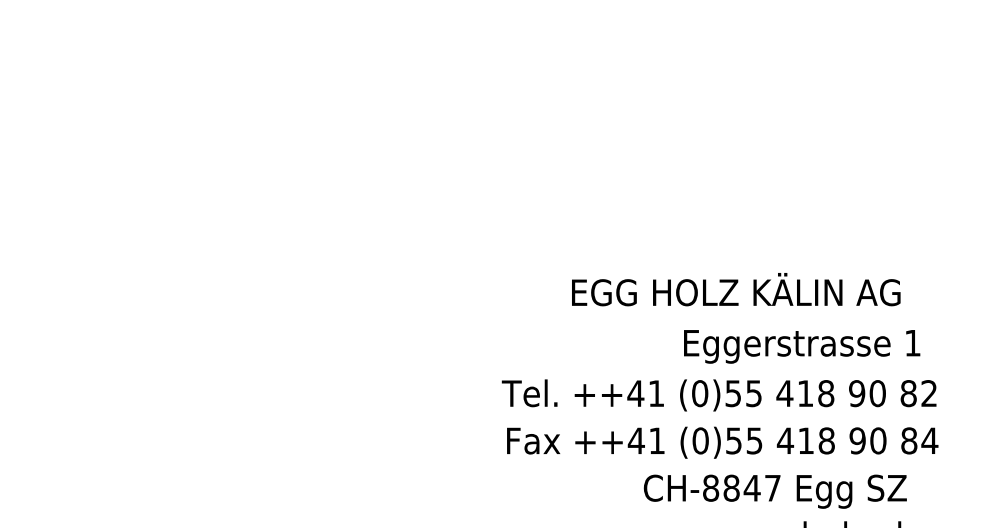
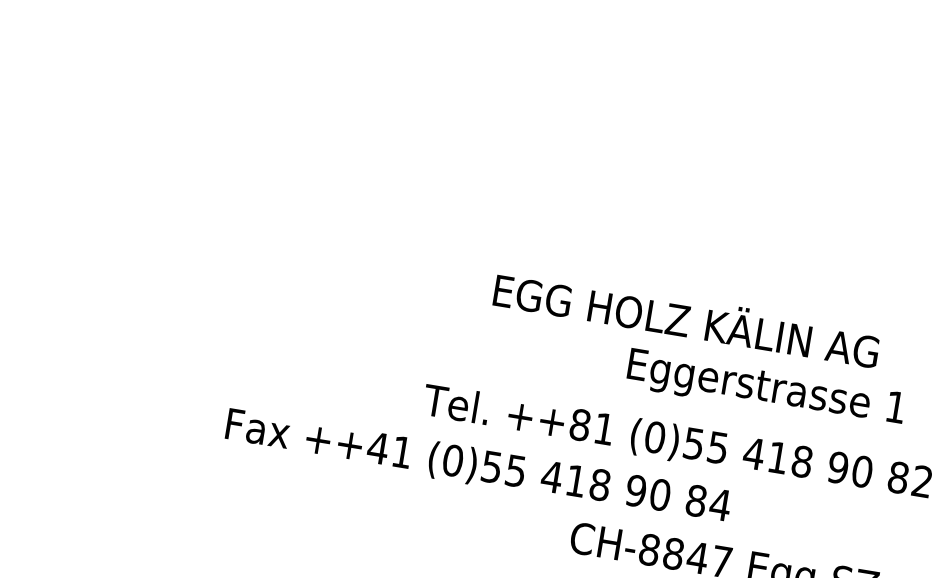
text: (736, 289) -> (687, 318), moved
text: (802, 346) -> (766, 389), moved
text: (635, 393) -> (579, 424), ++41 -> ++81
text: (722, 442) -> (478, 466), moved

